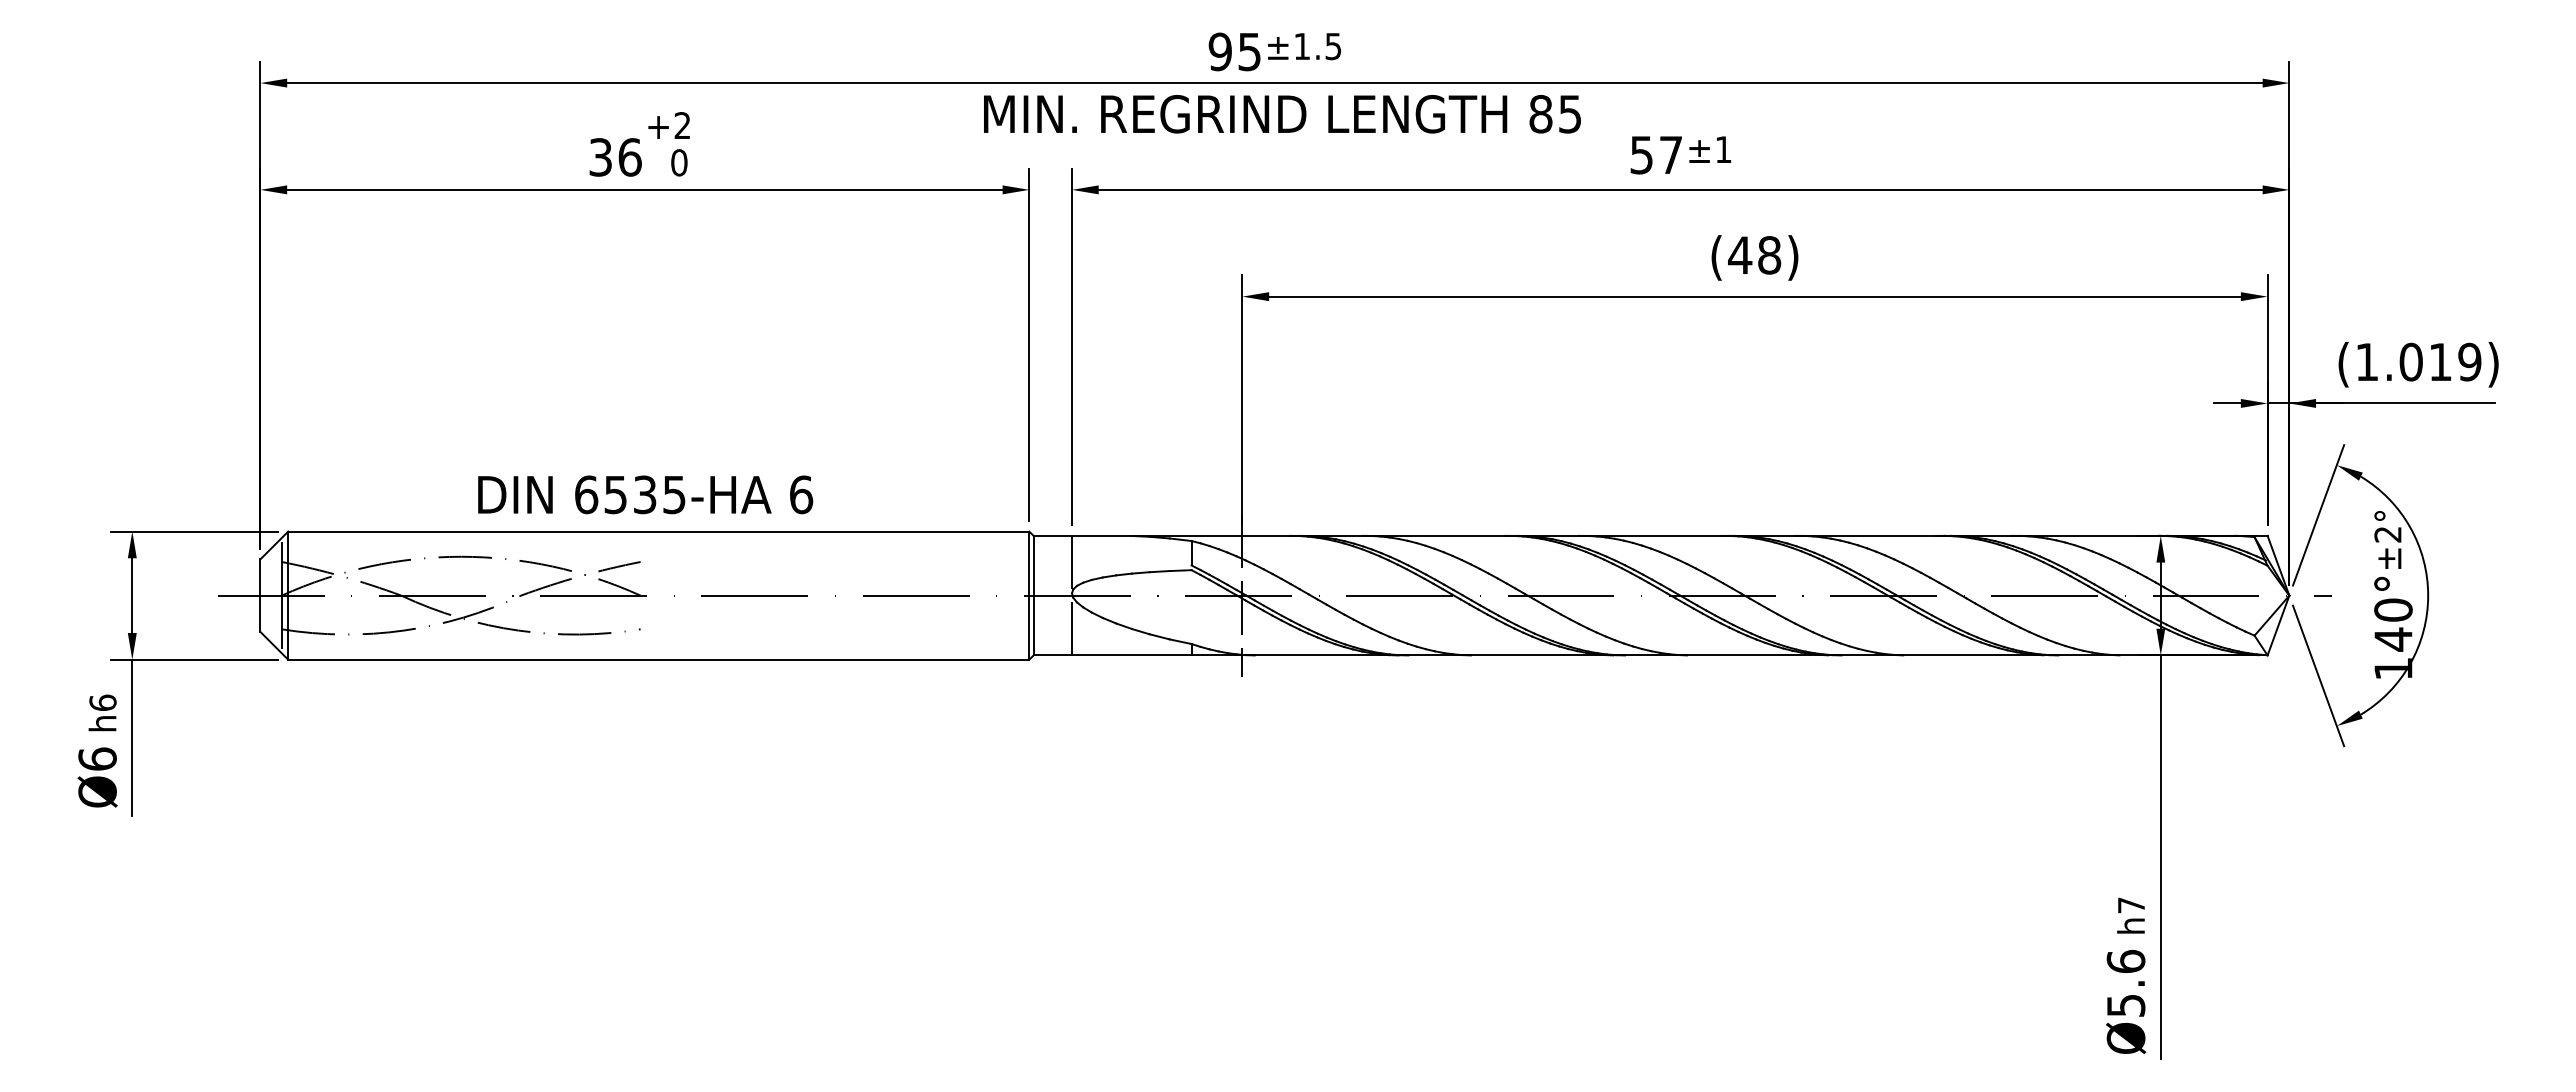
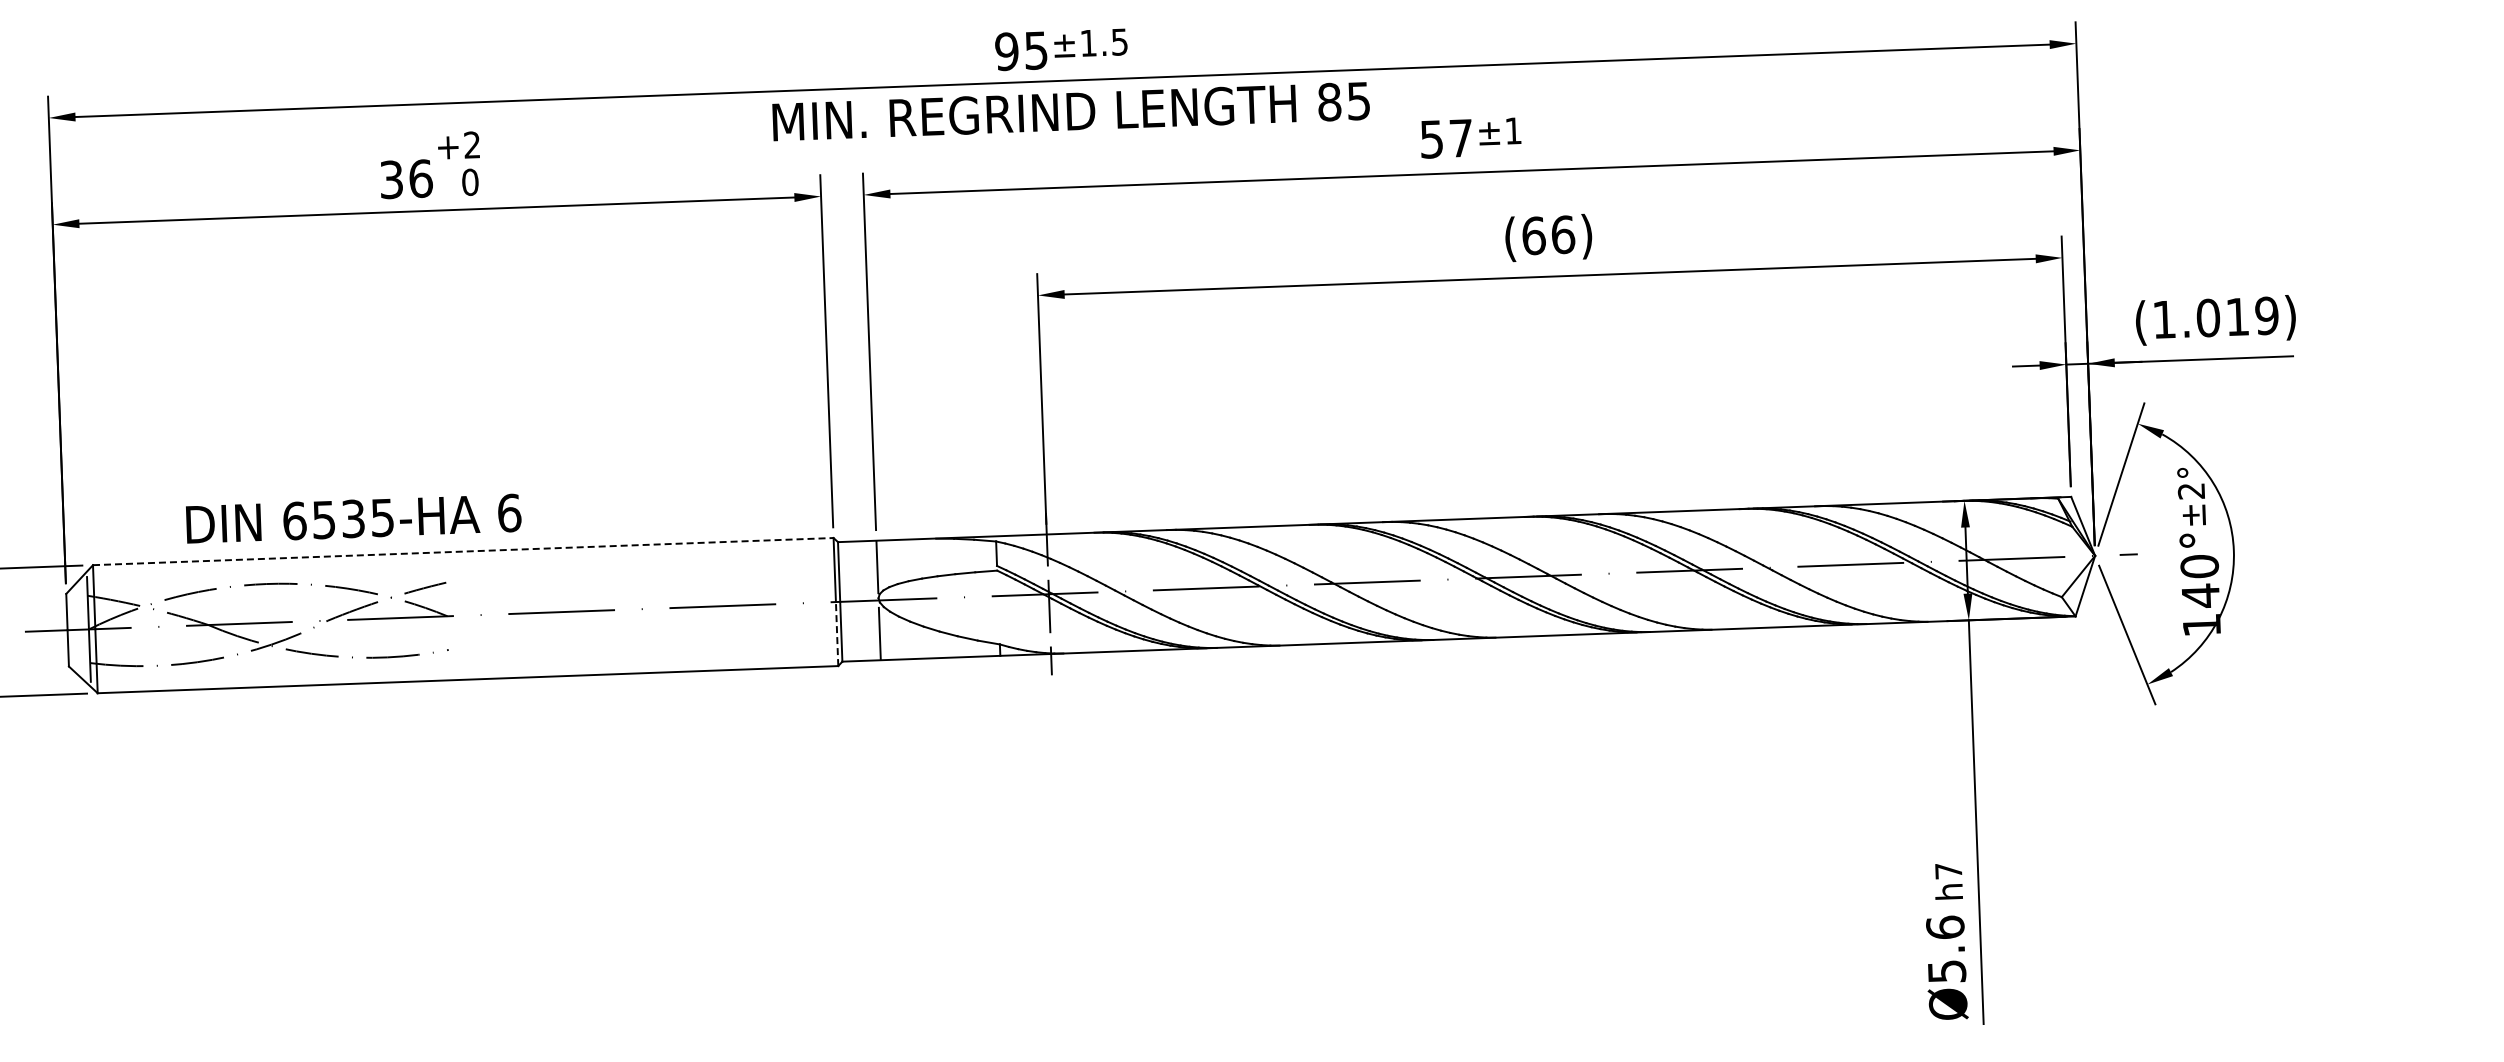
text: (1754, 255) -> (1548, 235), (48) -> (66)
text: (645, 494) -> (353, 518), moved
line: (658, 531) -> (463, 551), solid -> dashed
line: (1029, 627) -> (837, 633), solid -> dashed

